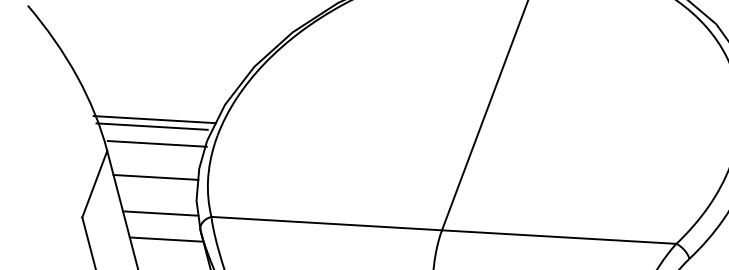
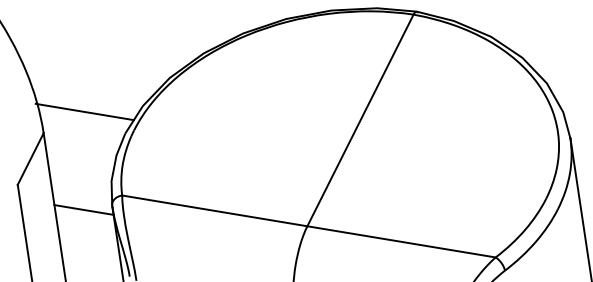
line: (151, 125) -> (81, 116), removed
line: (156, 143) -> (84, 131), removed
line: (155, 177) -> (80, 158), removed
line: (160, 213) -> (81, 188), removed

